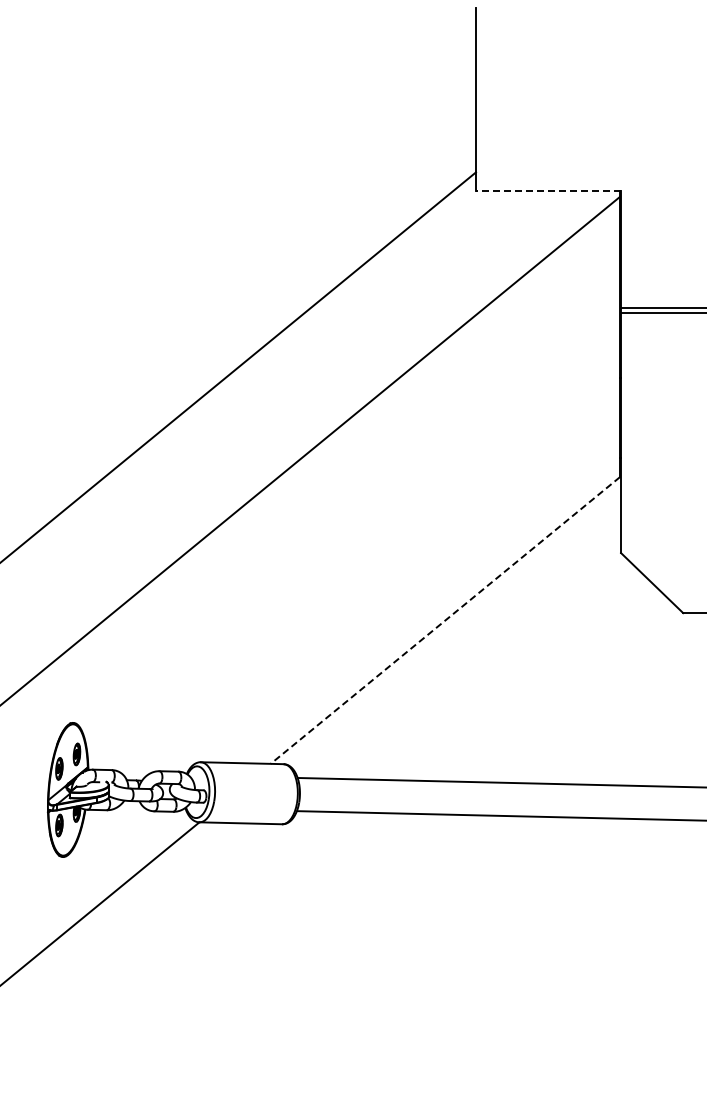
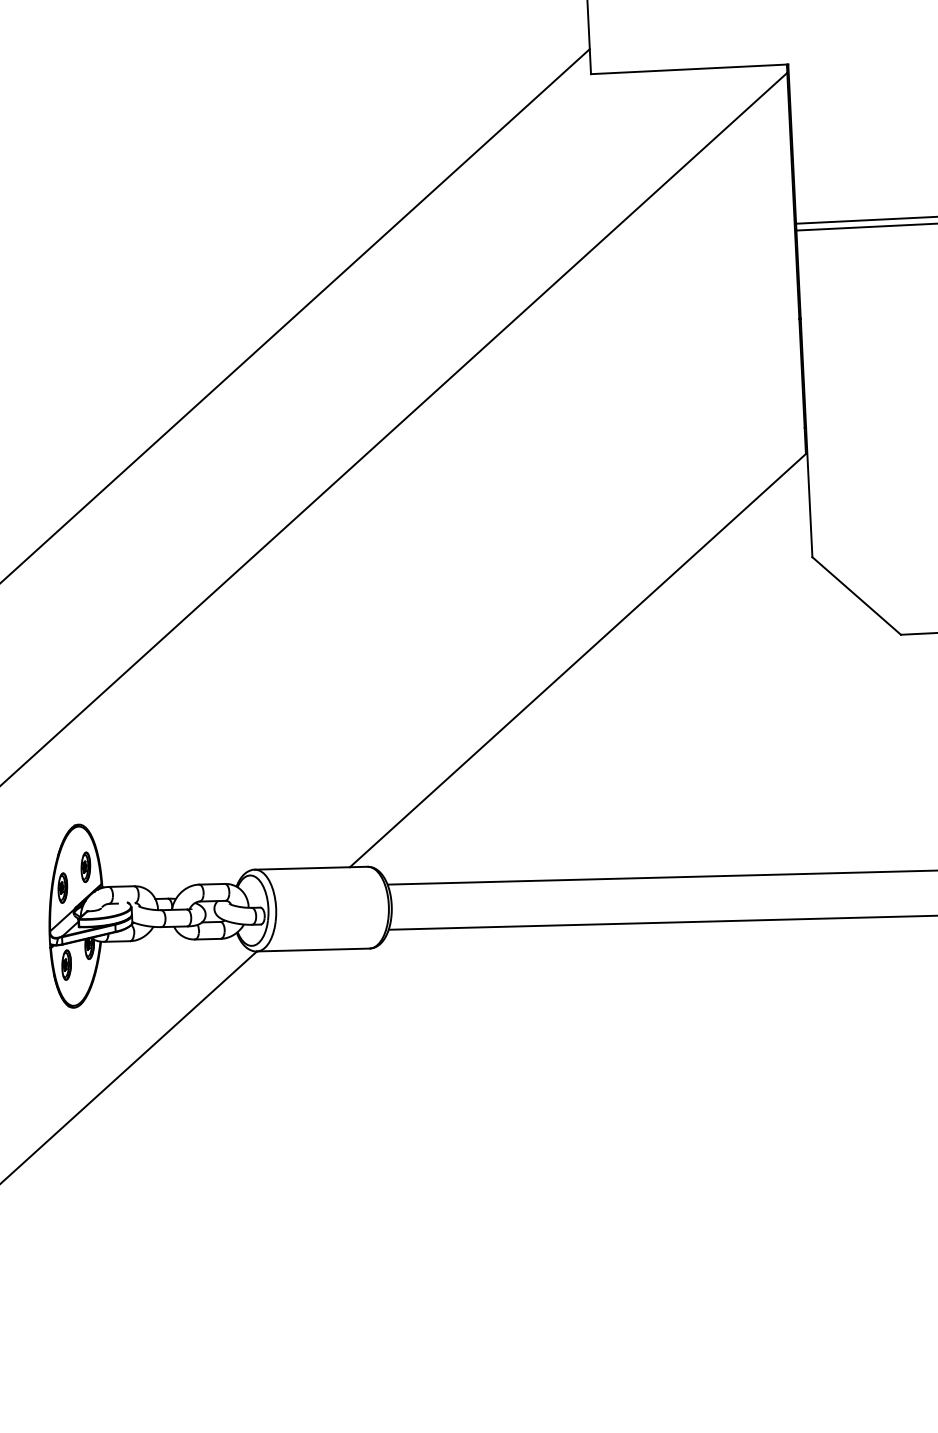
line: (548, 190) -> (689, 68), dashed -> solid
line: (445, 620) -> (578, 660), dashed -> solid

